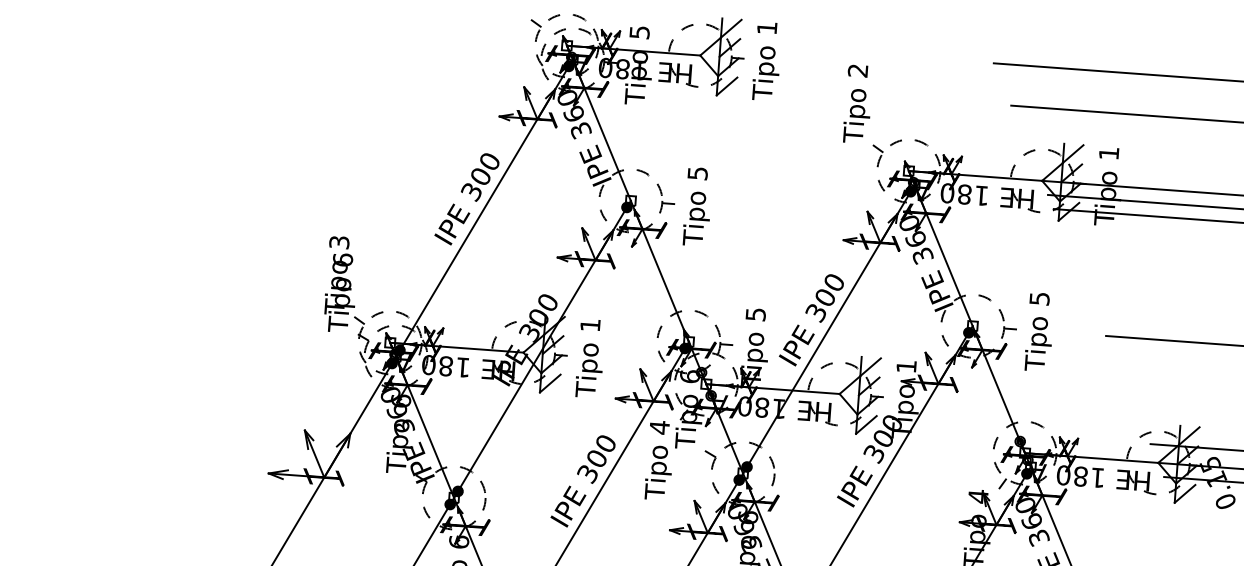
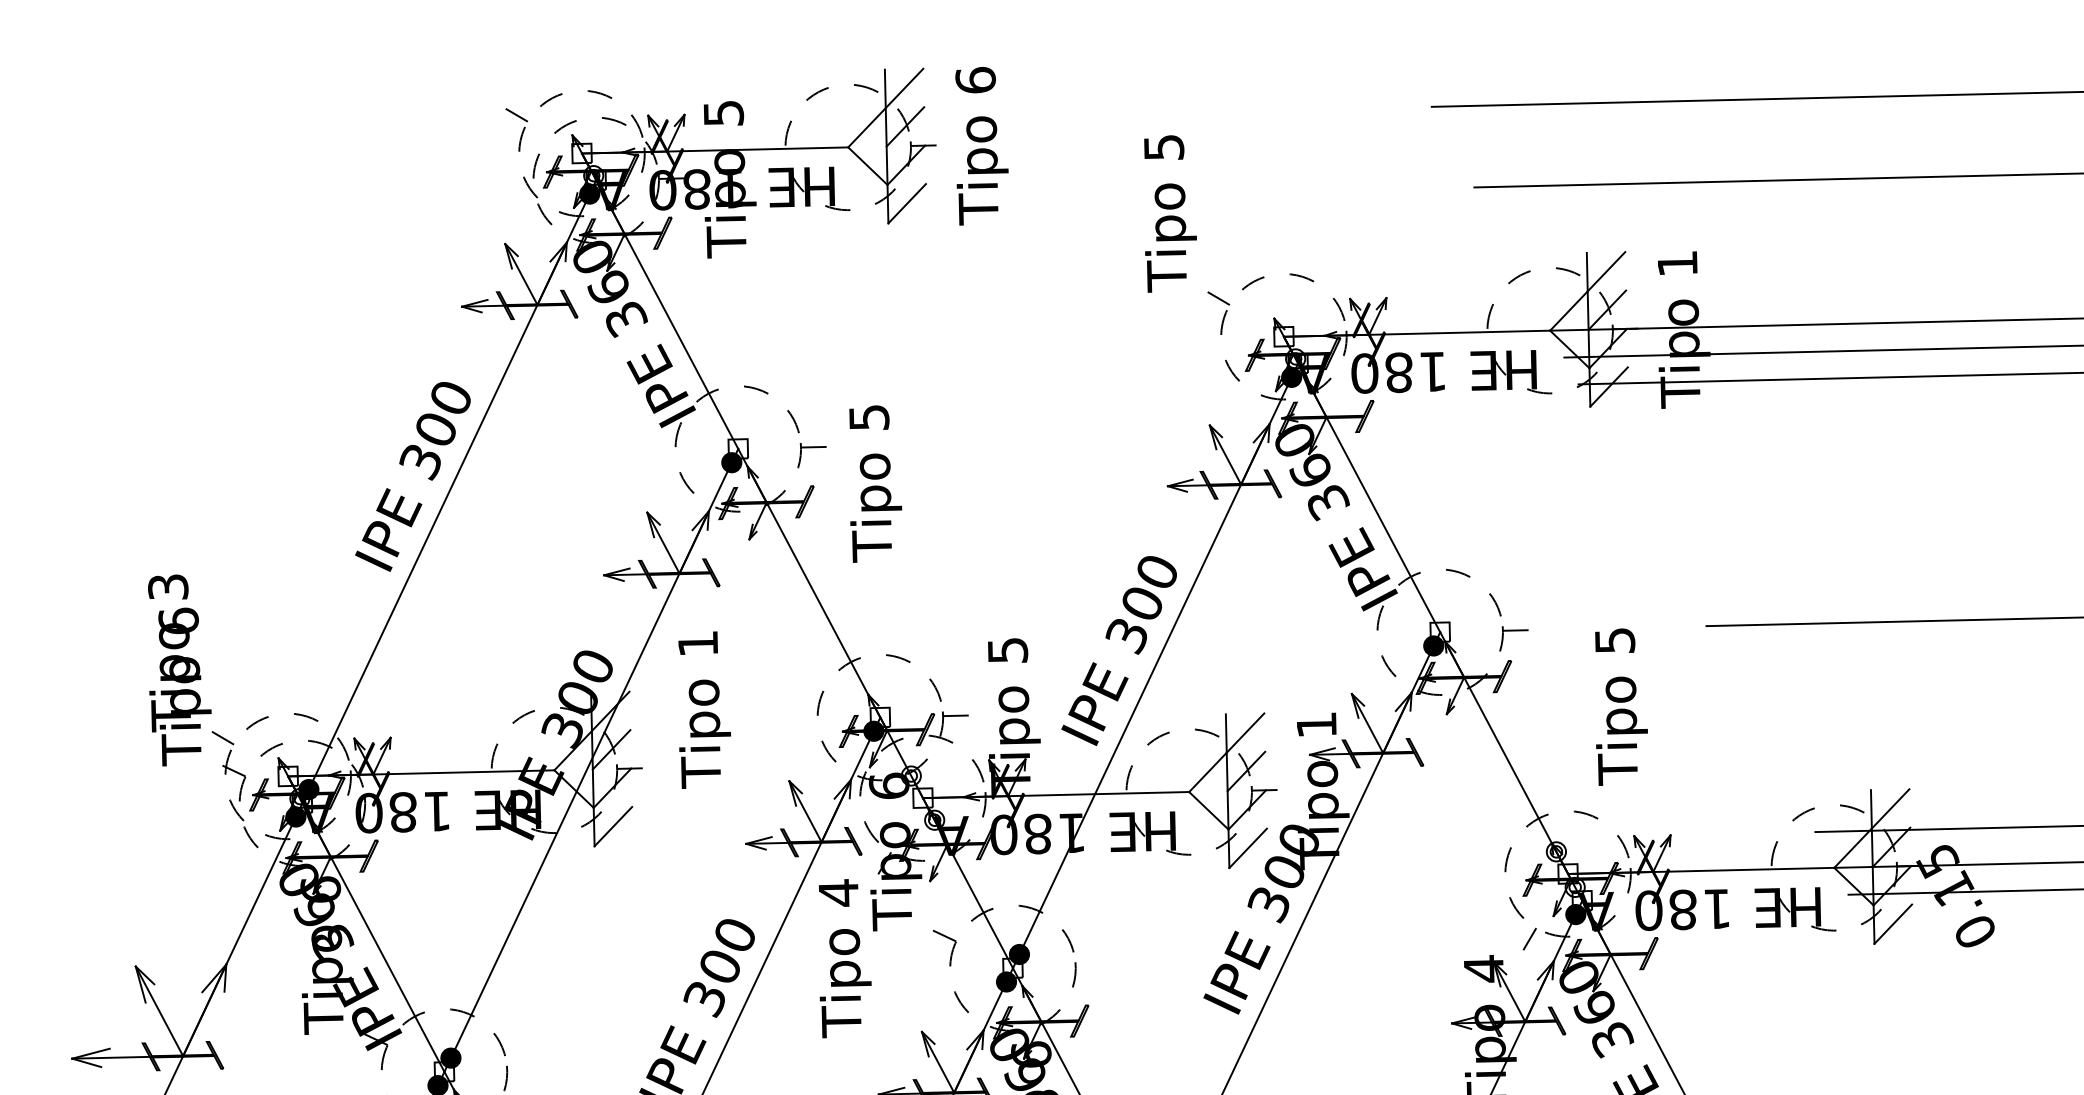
text: (767, 27) -> (976, 79), 1 -> 6
text: (857, 70) -> (1162, 147), 2 -> 5
text: (695, 206) -> (870, 483), moved
text: (1037, 331) -> (1616, 705), moved
text: (588, 358) -> (700, 709), moved

